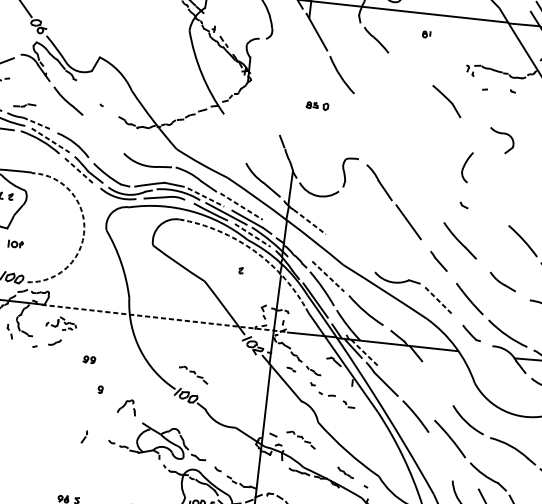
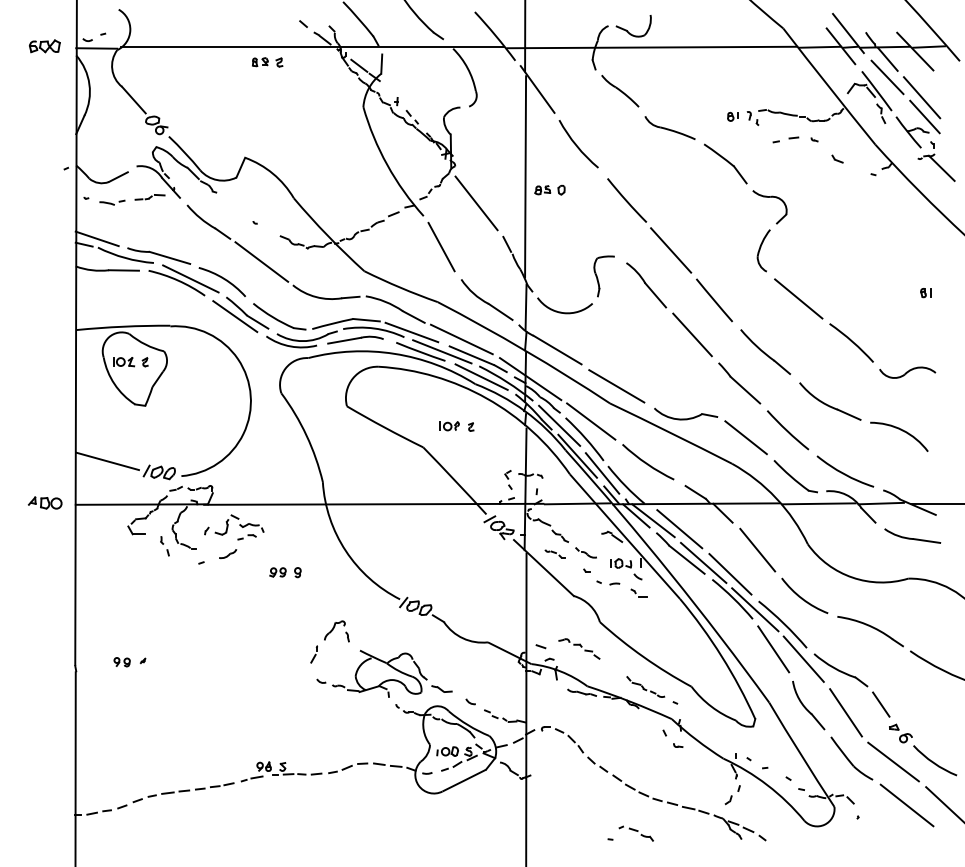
part: (426, 34) -> (732, 116), moved
part: (409, 70) -> (669, 127), added
line: (497, 87) -> (793, 137), added
line: (300, 94) -> (525, 176), added
part: (24, 105) -> (149, 197), moved
line: (263, 109) -> (476, 203), added
line: (37, 124) -> (170, 258), dashed -> solid
line: (103, 133) -> (261, 261), added
part: (502, 133) -> (769, 197), moved
line: (234, 137) -> (441, 246), added
line: (50, 140) -> (190, 278), dashed -> solid
part: (398, 159) -> (669, 250), added
line: (79, 171) -> (235, 316), dashed -> solid
line: (206, 197) -> (412, 332), dashed -> solid
part: (464, 204) -> (837, 158), moved
line: (488, 204) -> (798, 298), added
line: (242, 206) -> (462, 339), dashed -> solid
line: (309, 222) -> (557, 350), dashed -> solid
arc: (84, 229) -> (250, 395), dashed -> solid
line: (253, 235) -> (482, 377), dashed -> solid
line: (287, 241) -> (530, 379), added
part: (15, 244) -> (449, 426), moved
arc: (254, 251) -> (486, 398), dashed -> solid
line: (349, 253) -> (616, 386), added
part: (438, 261) -> (739, 383), size x1.67
line: (305, 276) -> (559, 425), added
line: (328, 276) -> (591, 421), dashed -> solid
part: (502, 281) -> (830, 401), size x1.67
line: (439, 301) -> (746, 438), dashed -> solid
line: (332, 315) -> (602, 473), added
line: (164, 318) -> (373, 504), dashed -> solid
part: (61, 323) -> (234, 527), size x1.43
part: (471, 333) -> (795, 476), size x1.67
line: (365, 353) -> (653, 520), dashed -> solid
line: (485, 354) -> (818, 503), added
line: (383, 361) -> (679, 529), added
part: (290, 368) -> (554, 553), size x1.67
part: (193, 374) -> (422, 576), removed
line: (437, 382) -> (757, 549), added
part: (341, 386) -> (626, 569), added
line: (397, 387) -> (703, 562), added
part: (100, 389) -> (297, 572), moved
line: (416, 398) -> (730, 574), added
line: (431, 425) -> (755, 609), added
part: (84, 436) -> (313, 654), moved
line: (441, 456) -> (773, 649), added
line: (462, 465) -> (803, 658), added
part: (345, 472) -> (645, 686), size x1.67

